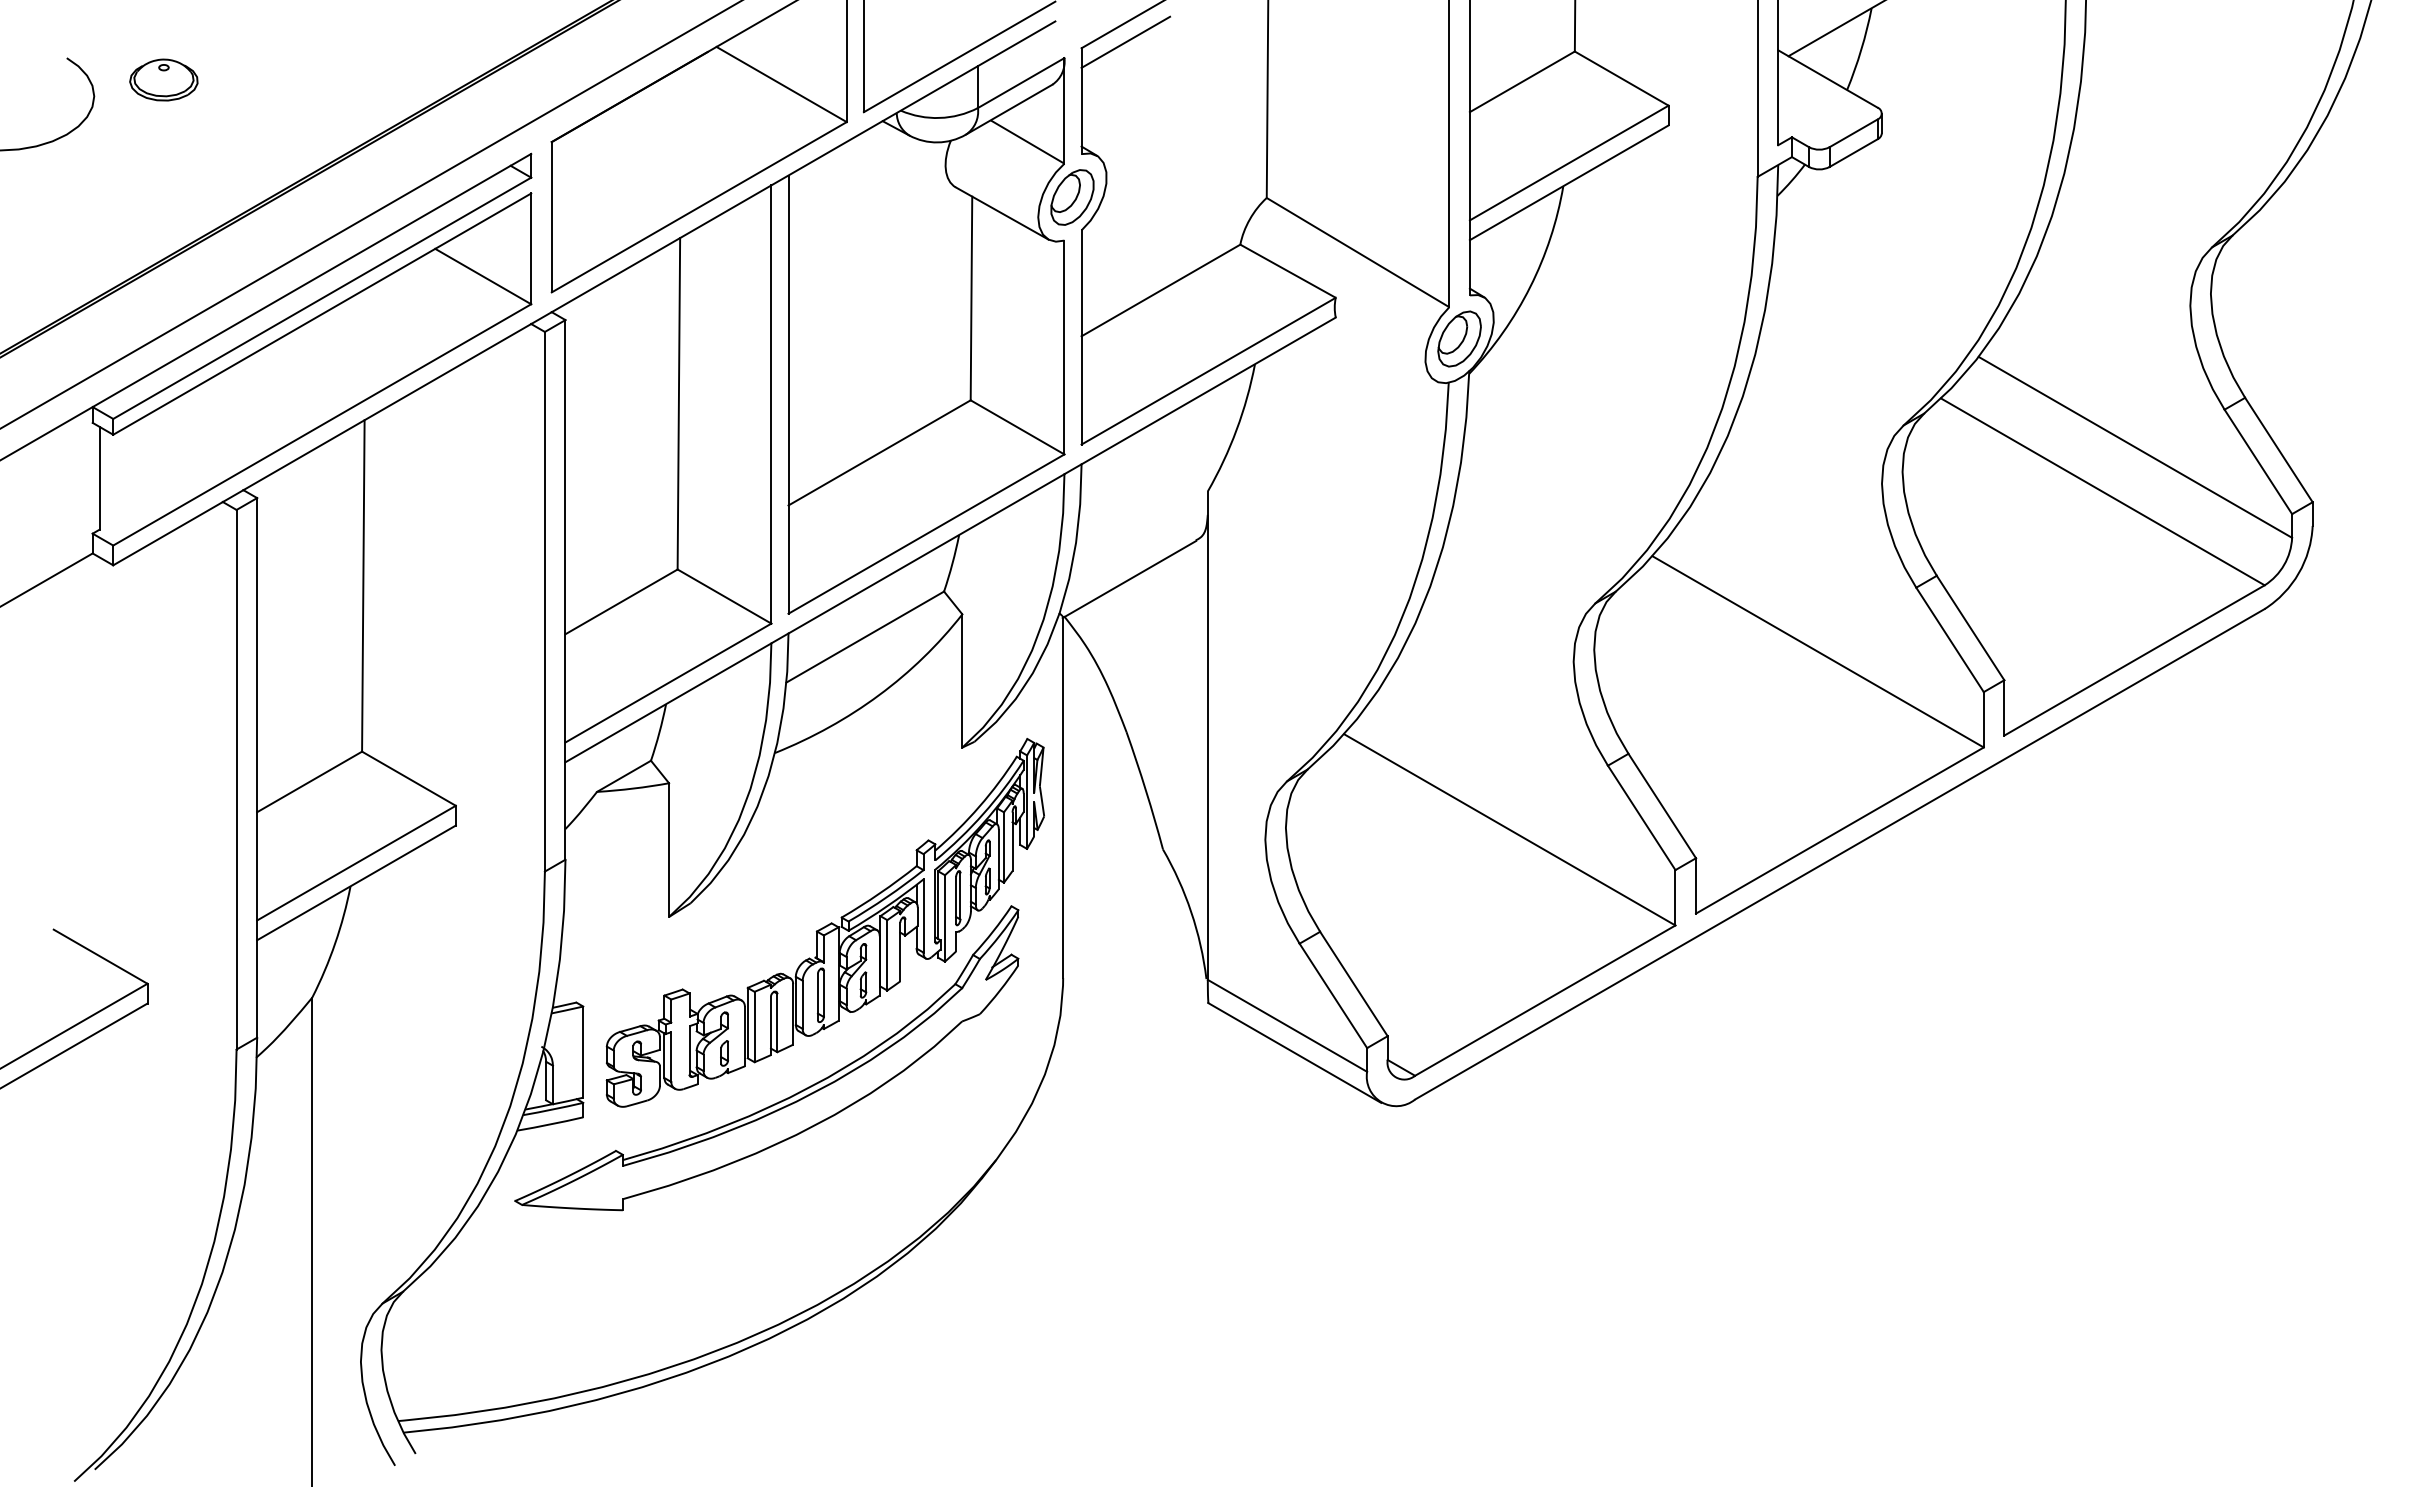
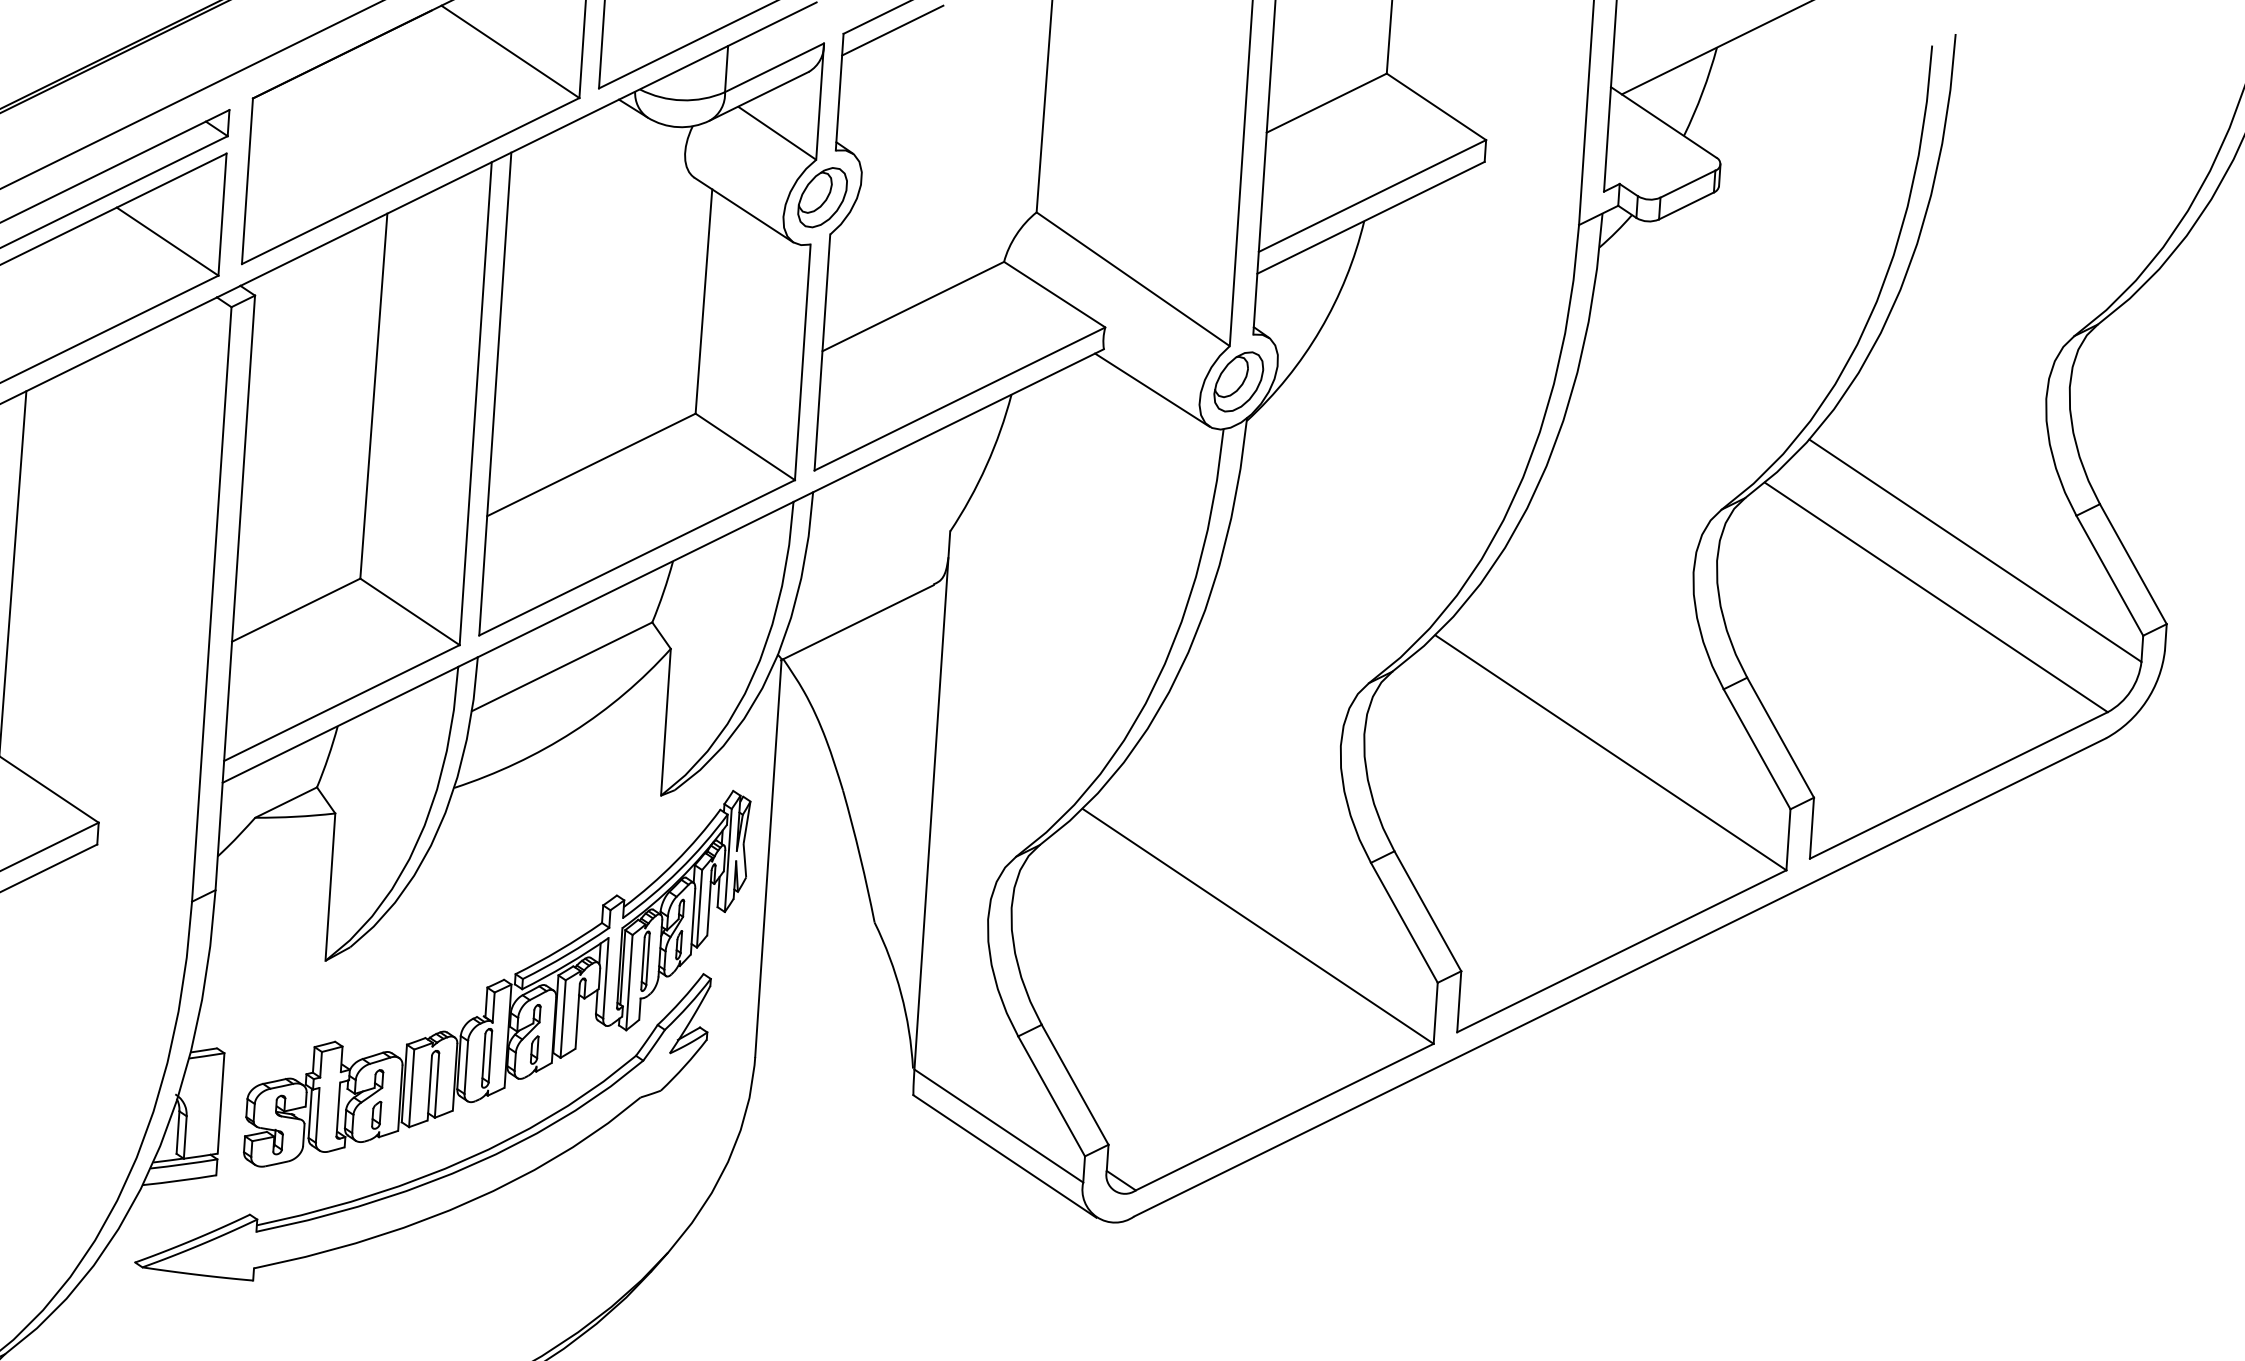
line: (1381, 351) -> (1151, 389), added

